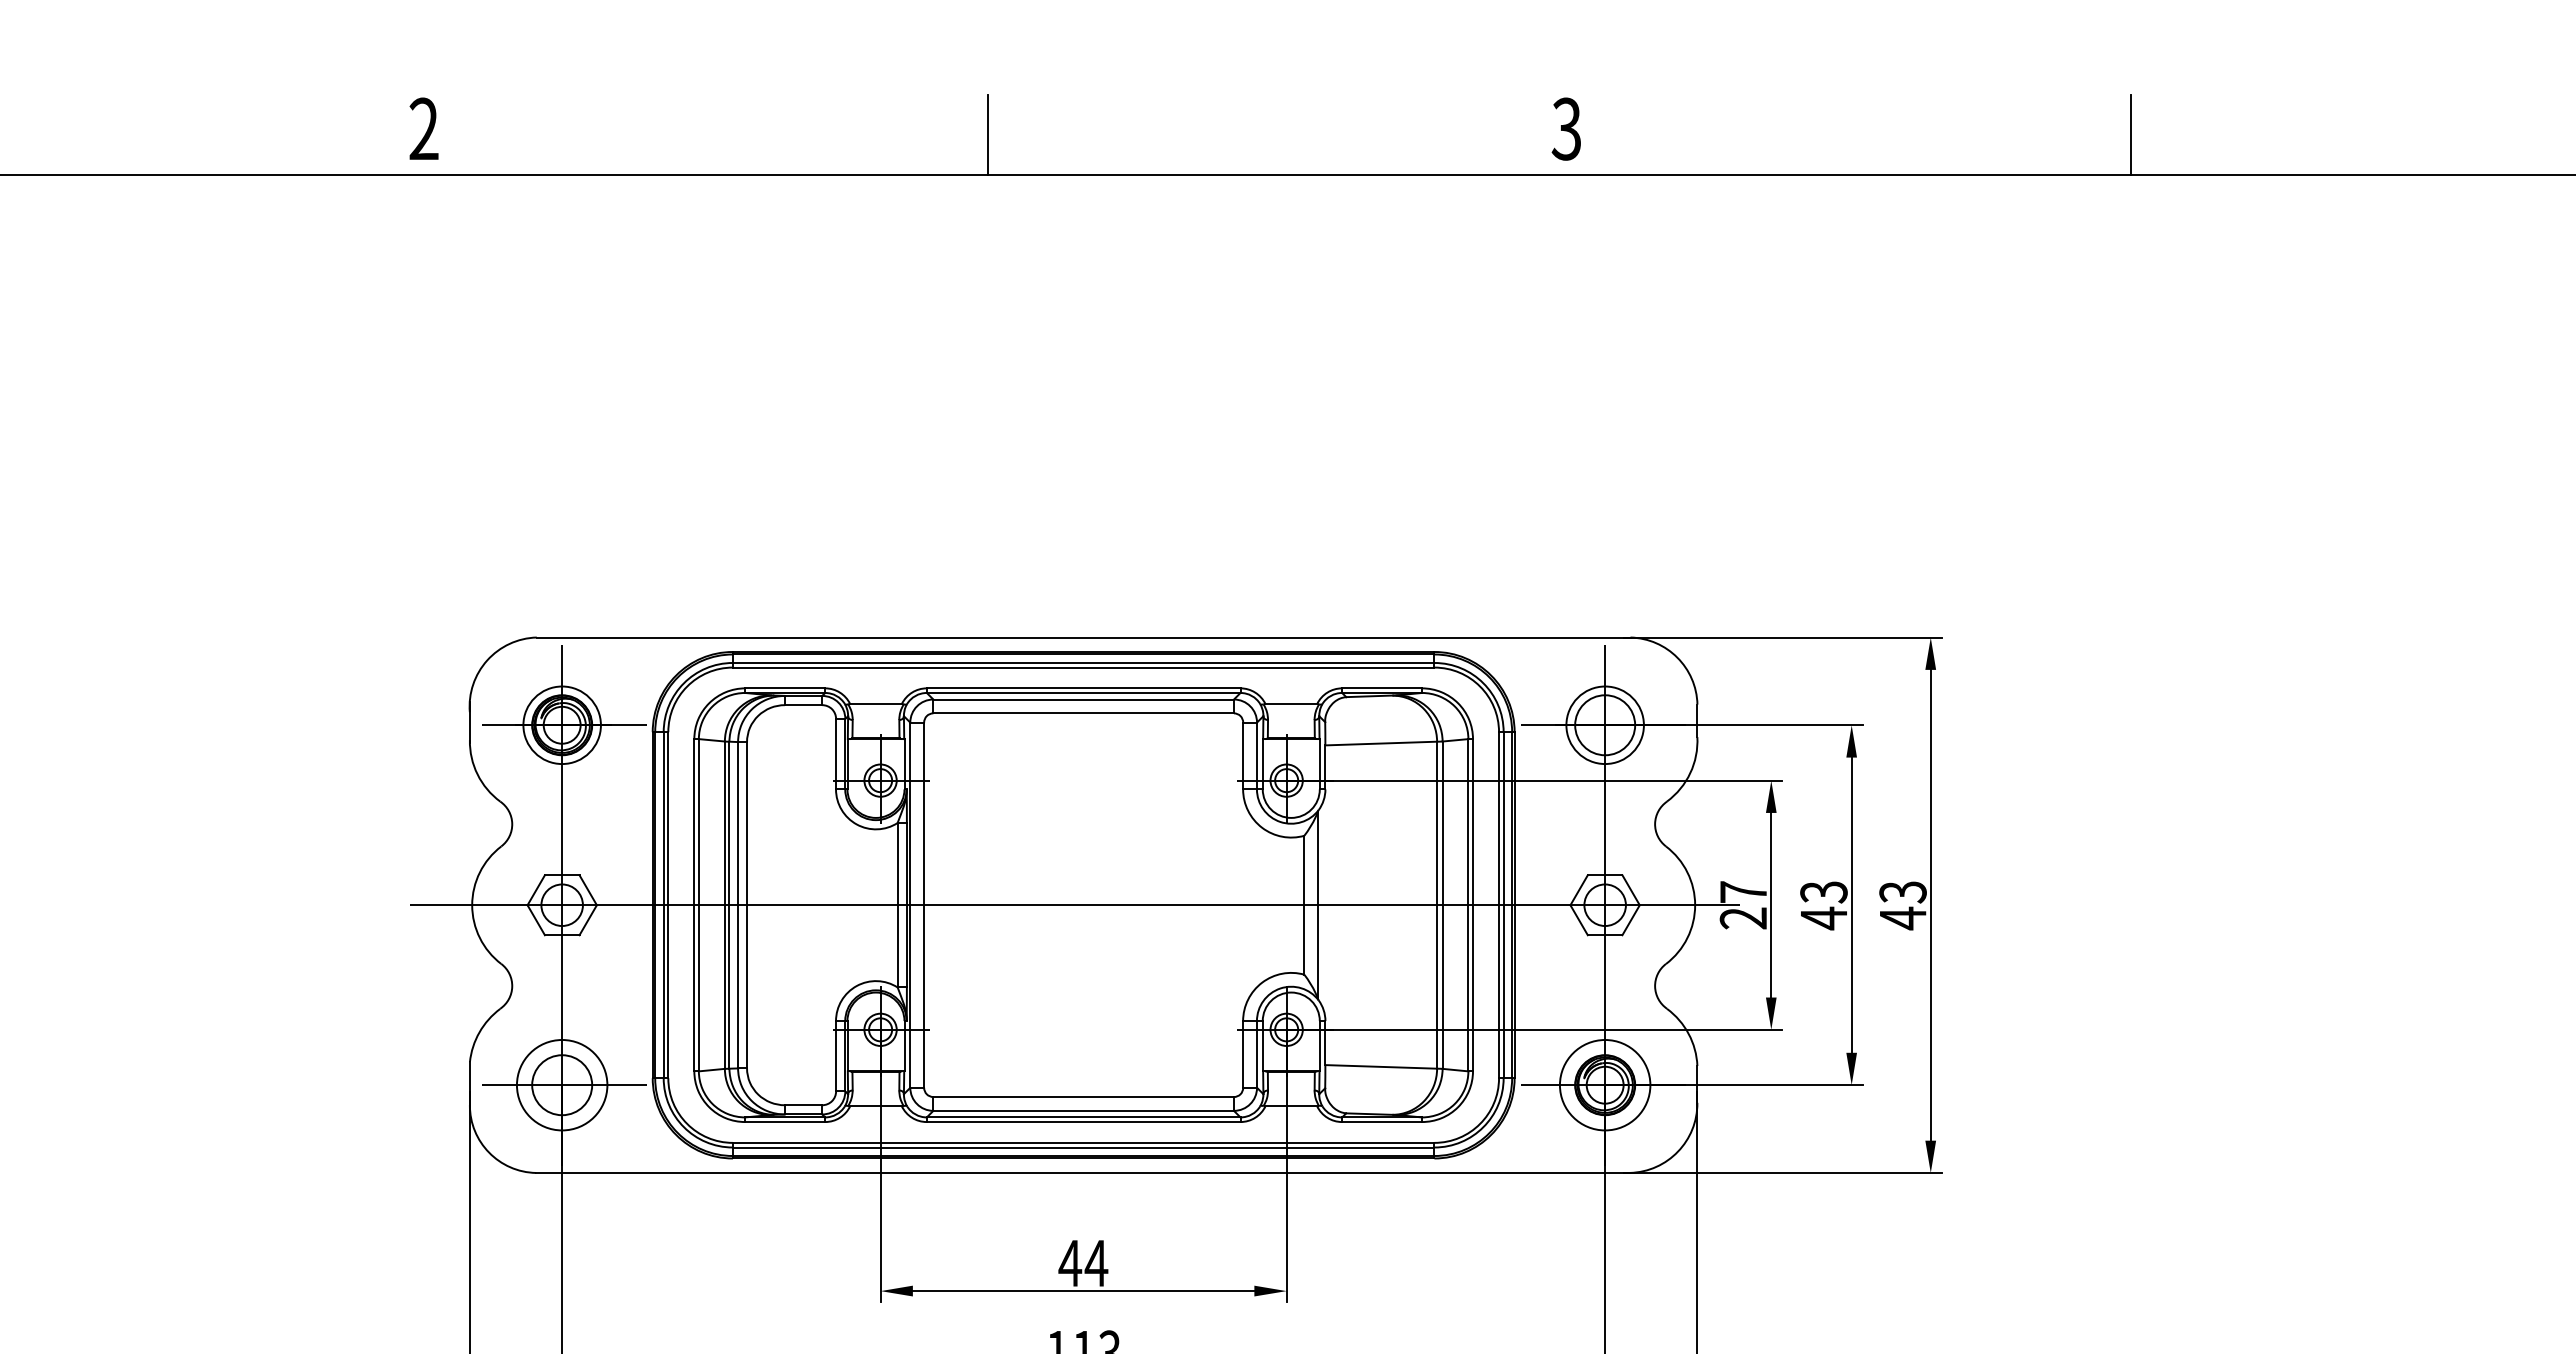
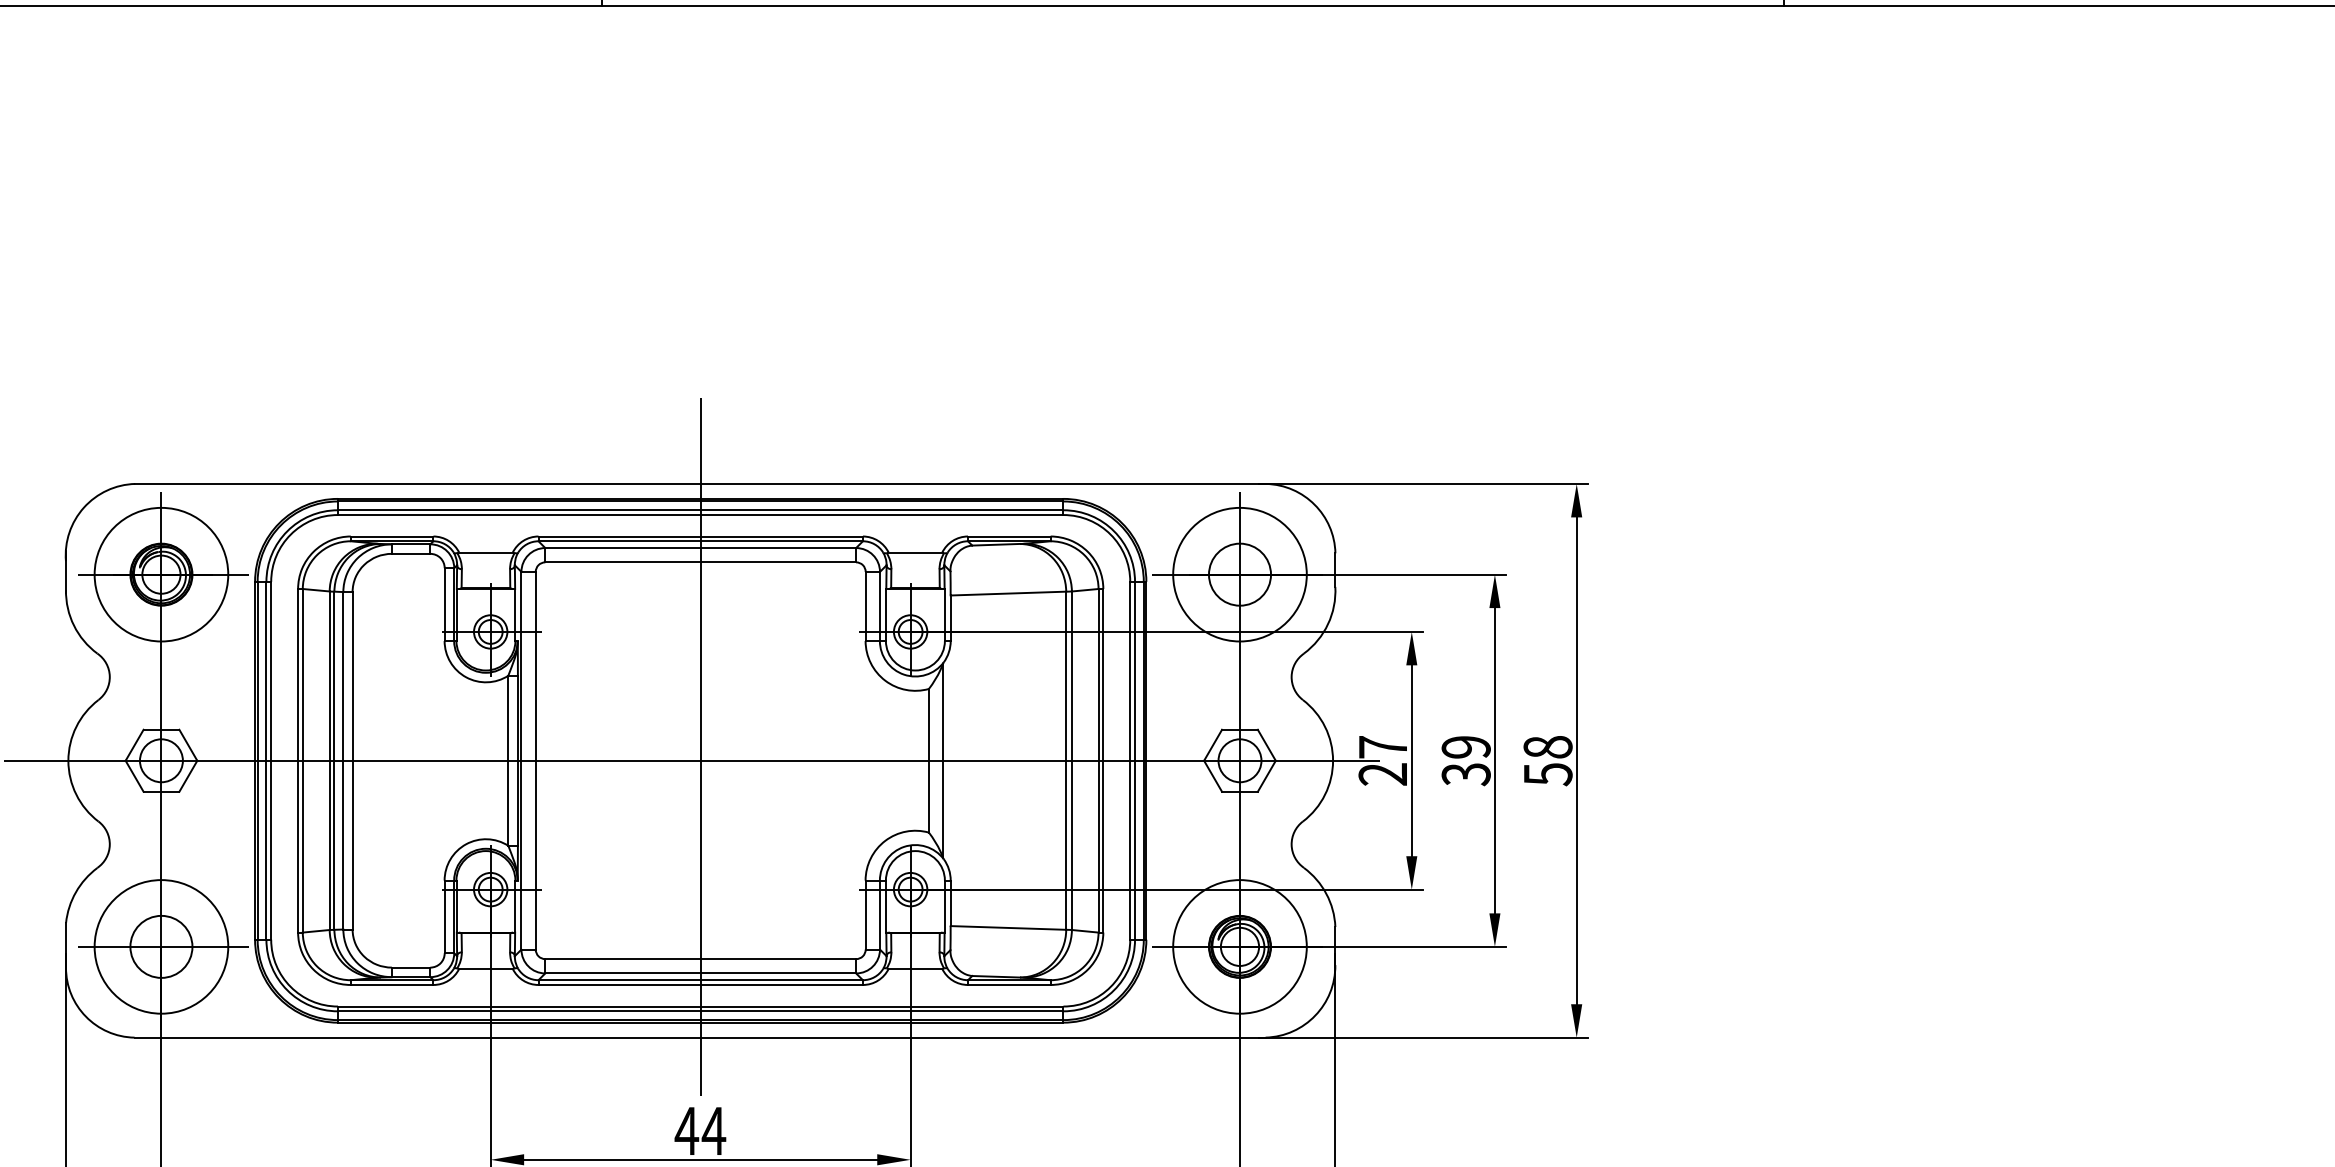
circle: (561, 724) -> (160, 573), size x1.67
circle: (1604, 724) -> (1239, 573), size x1.67
line: (1083, 891) -> (700, 746), added
text: (1823, 905) -> (1465, 761), 43 -> 39
text: (1902, 905) -> (1547, 761), 43 -> 58
circle: (561, 1084) -> (160, 946), size x1.43
circle: (1604, 1084) -> (1239, 946), size x1.43

